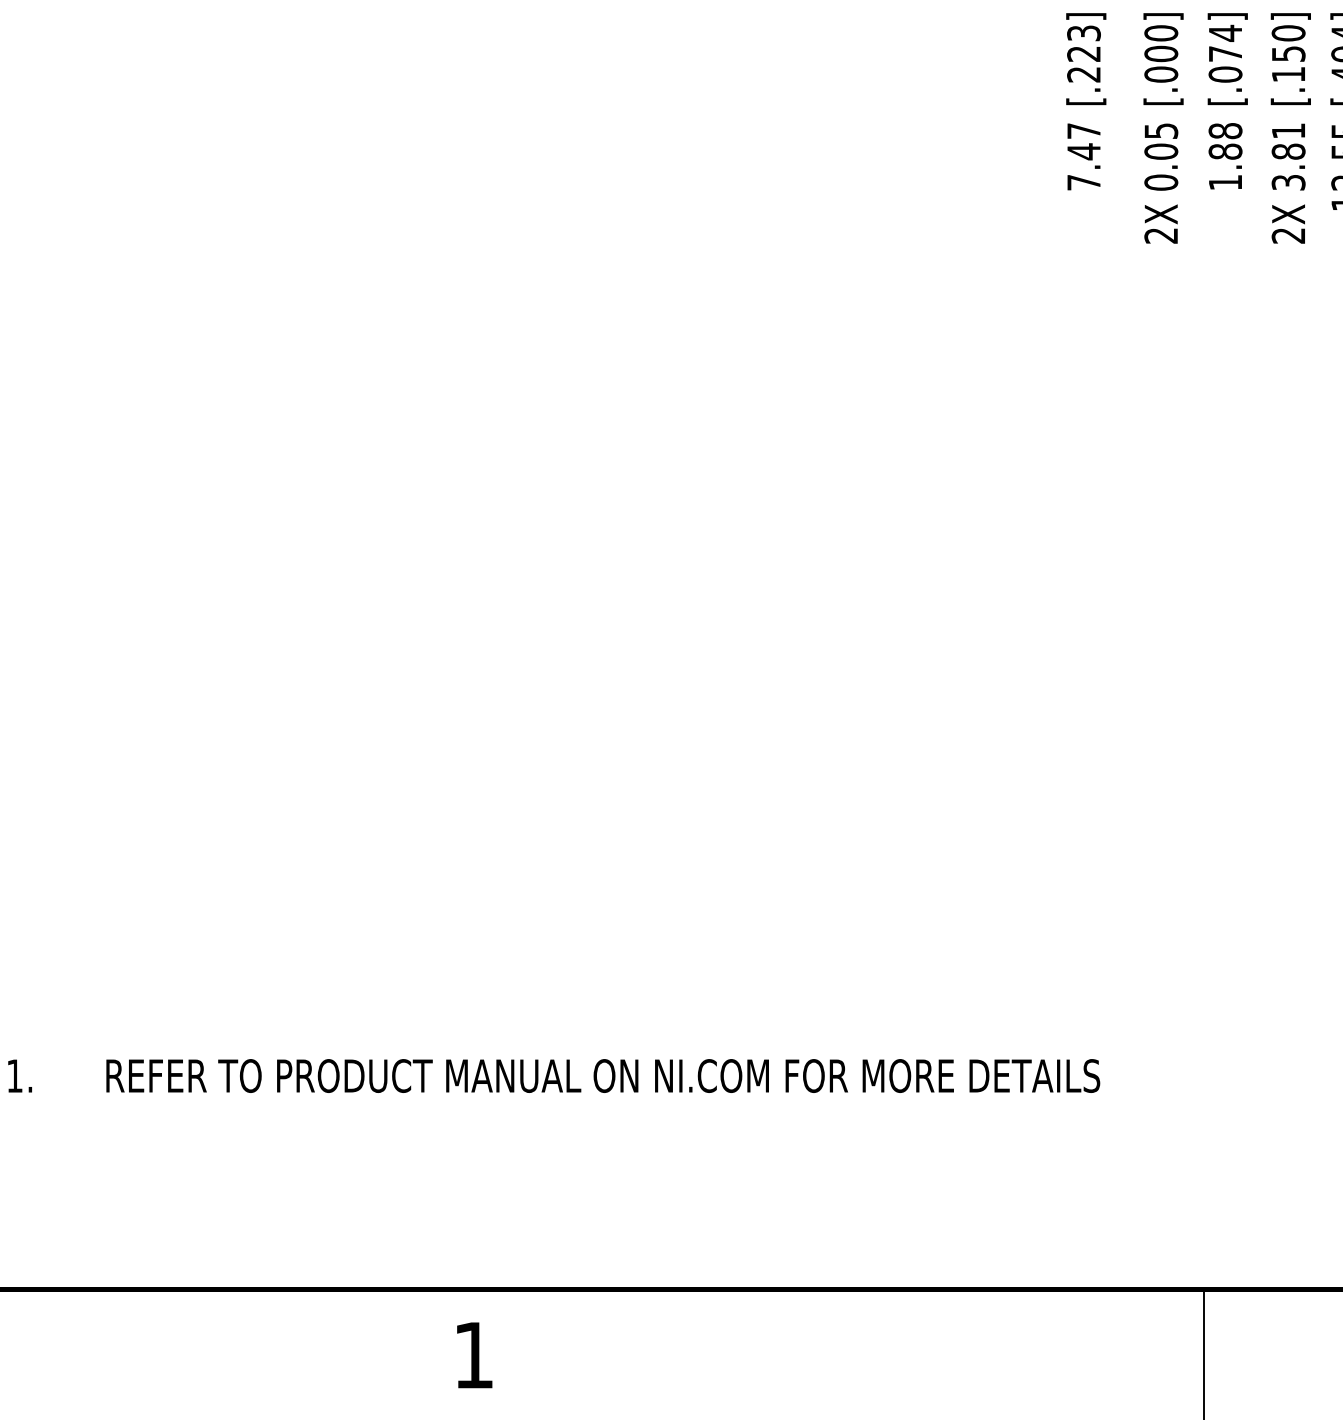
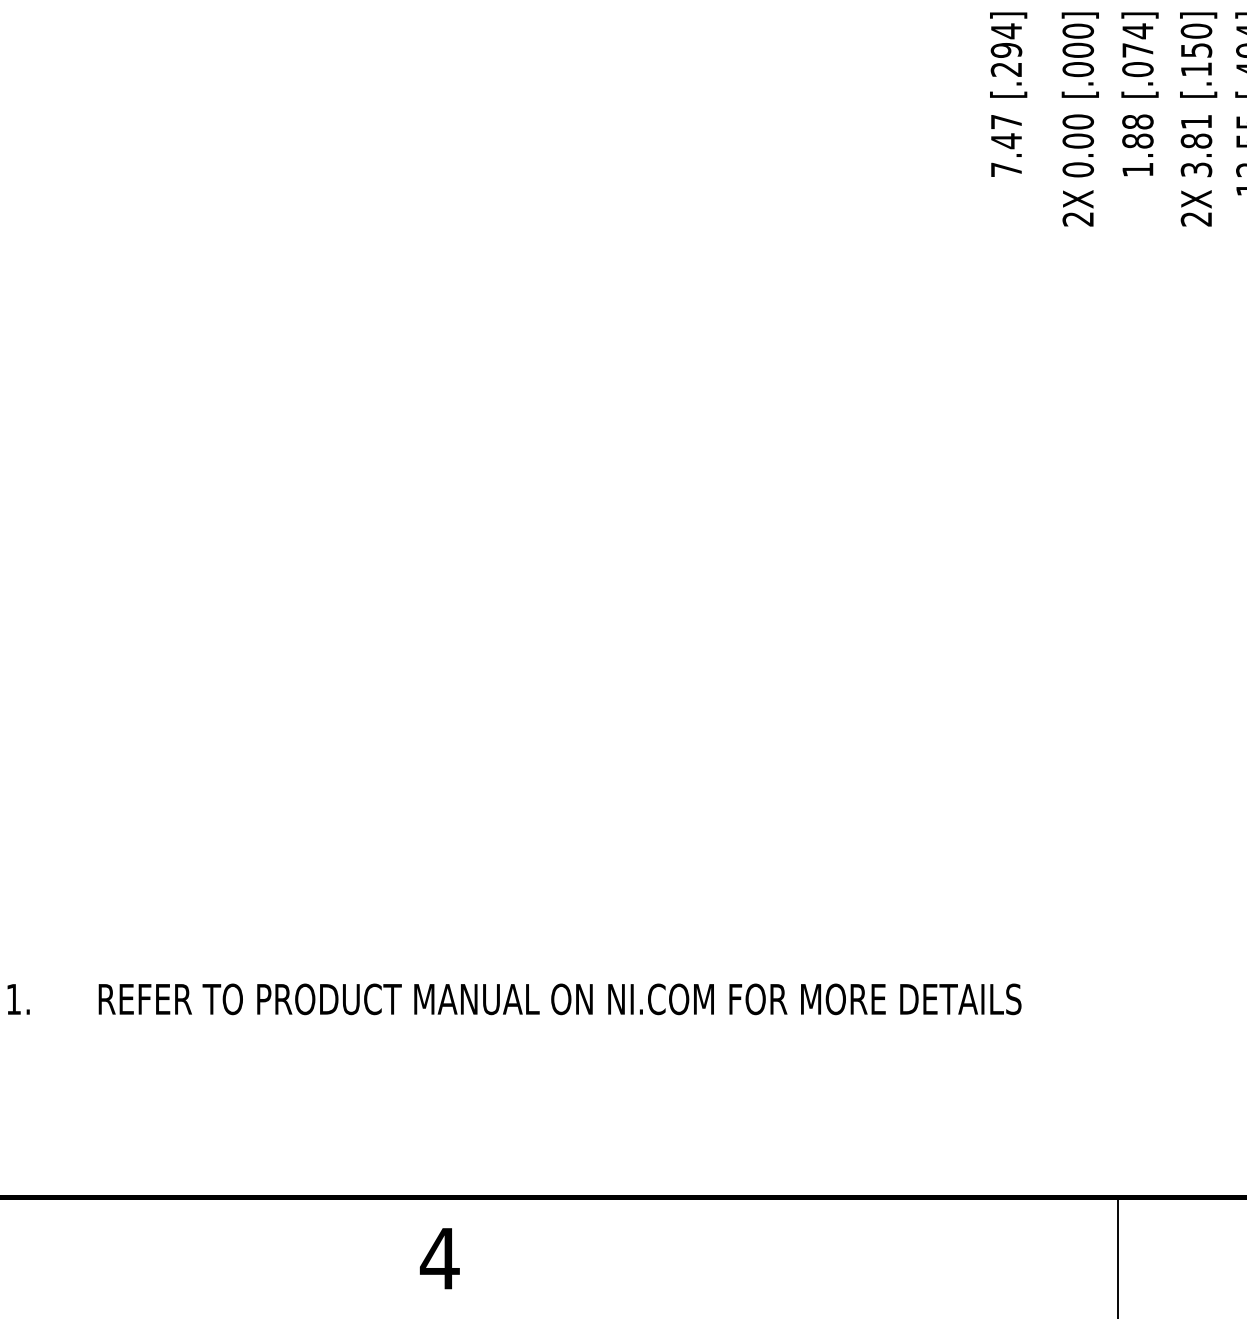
text: (1083, 43) -> (1006, 40), [.223] -> [.294]
text: (1161, 131) -> (1078, 122), 0.05 -> 0.00
text: (473, 1355) -> (439, 1258), 1 -> 4

